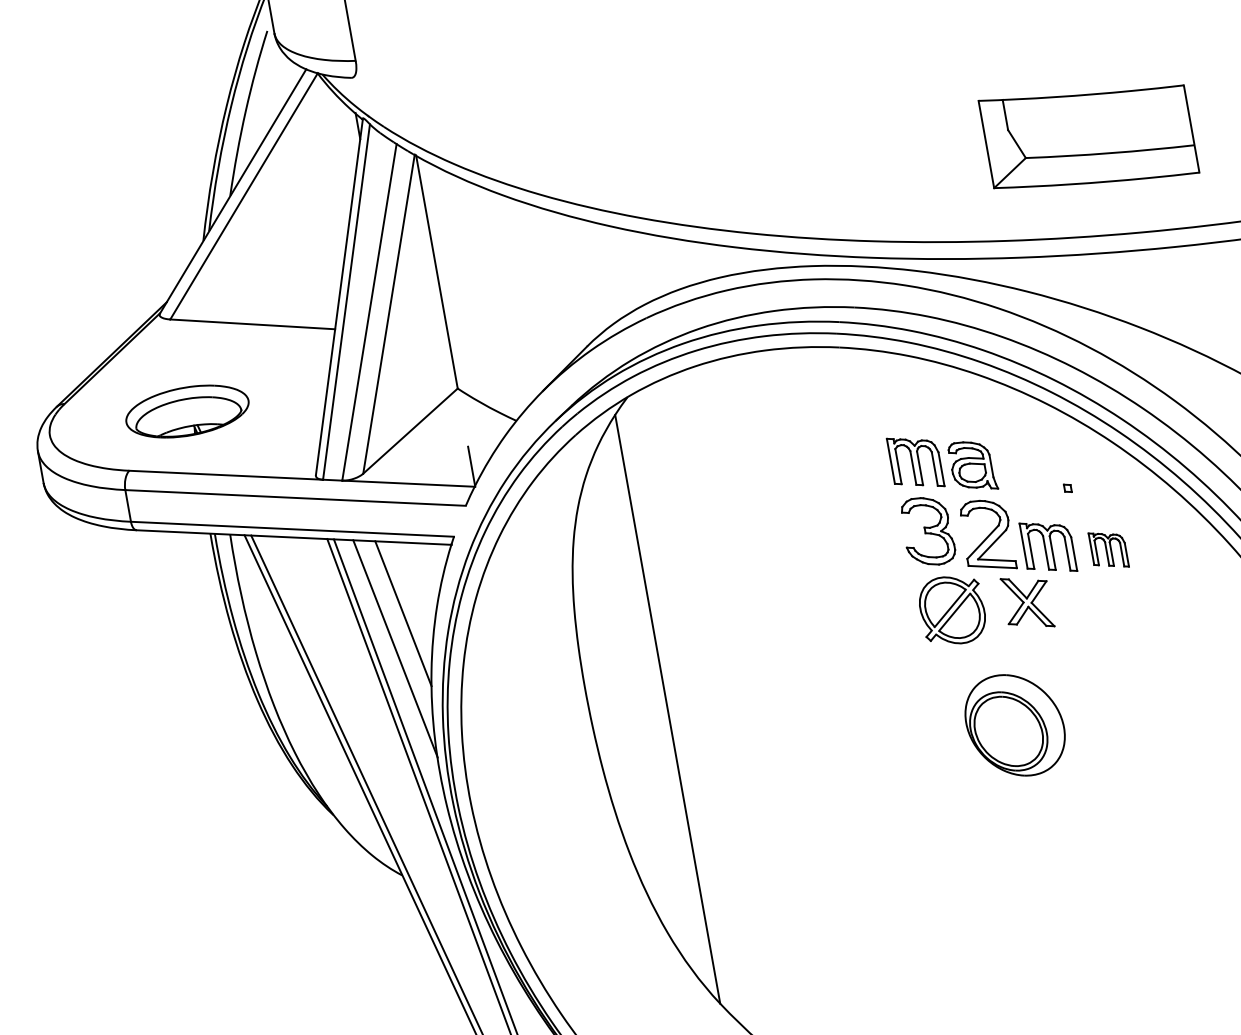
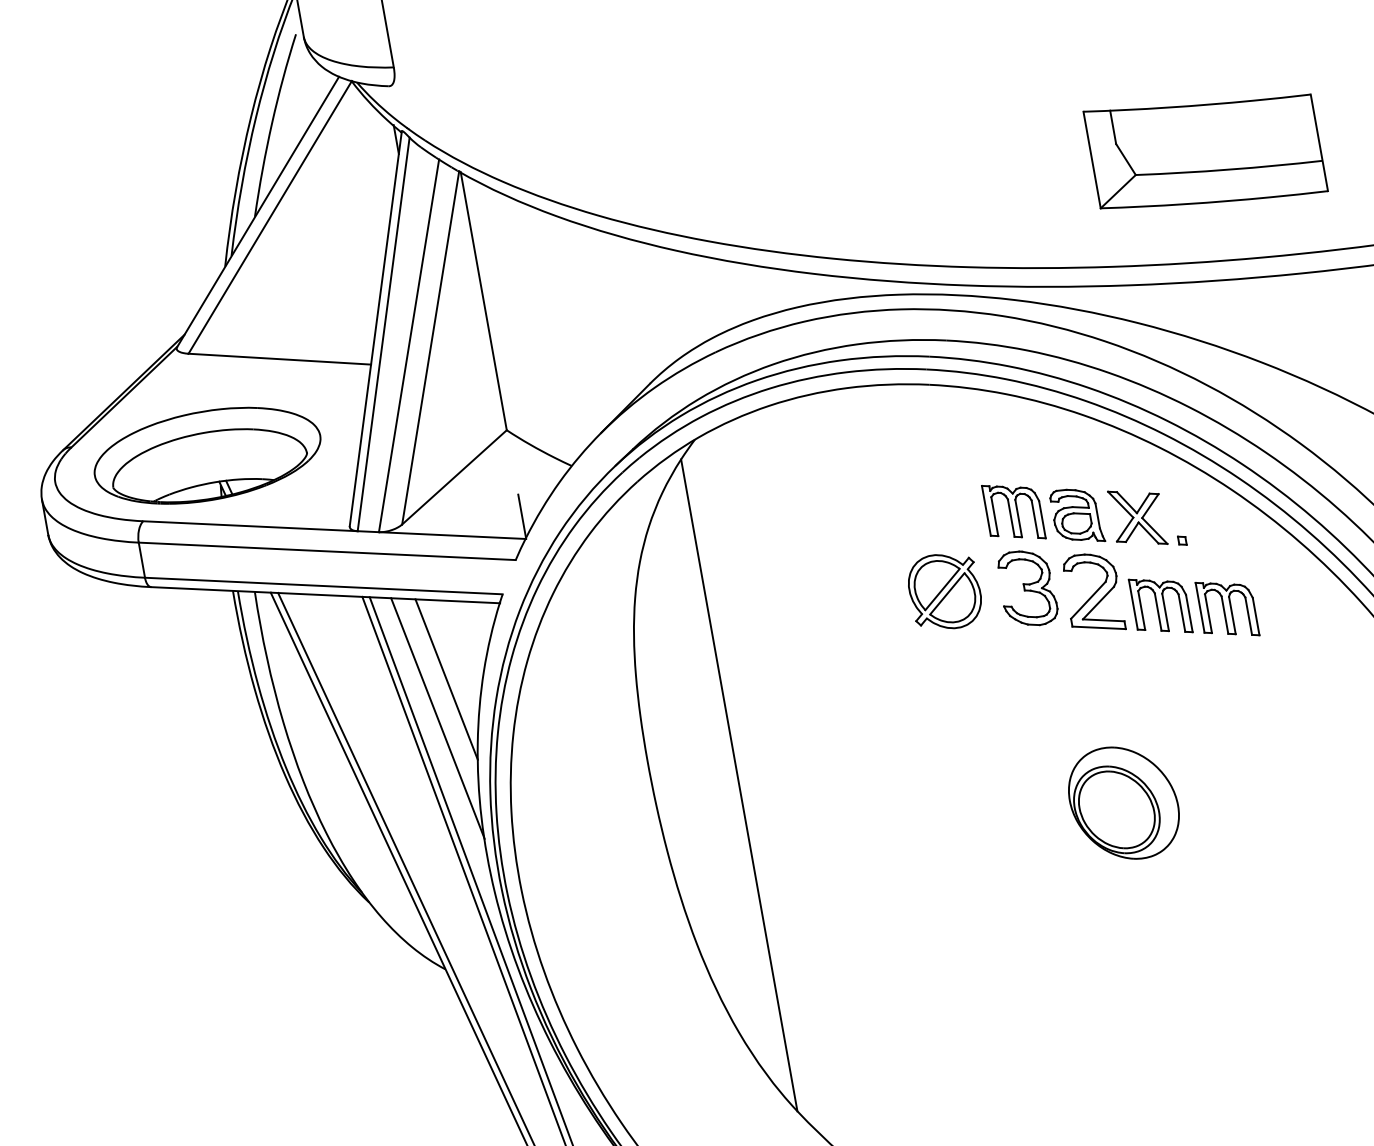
part: (187, 411) -> (207, 455), size x1.67
part: (1108, 549) -> (1227, 608), size x1.43
part: (1027, 602) -> (1137, 517), moved
part: (952, 610) -> (944, 591), moved

